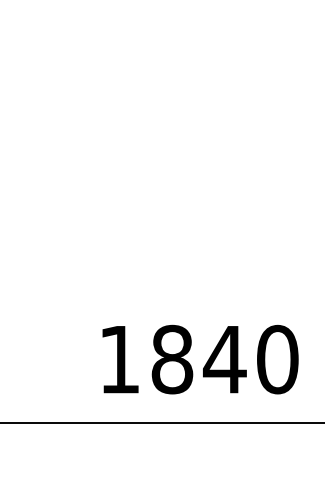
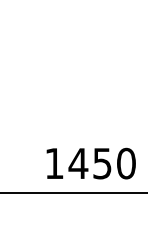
text: (198, 359) -> (90, 163), 1840 -> 1450

